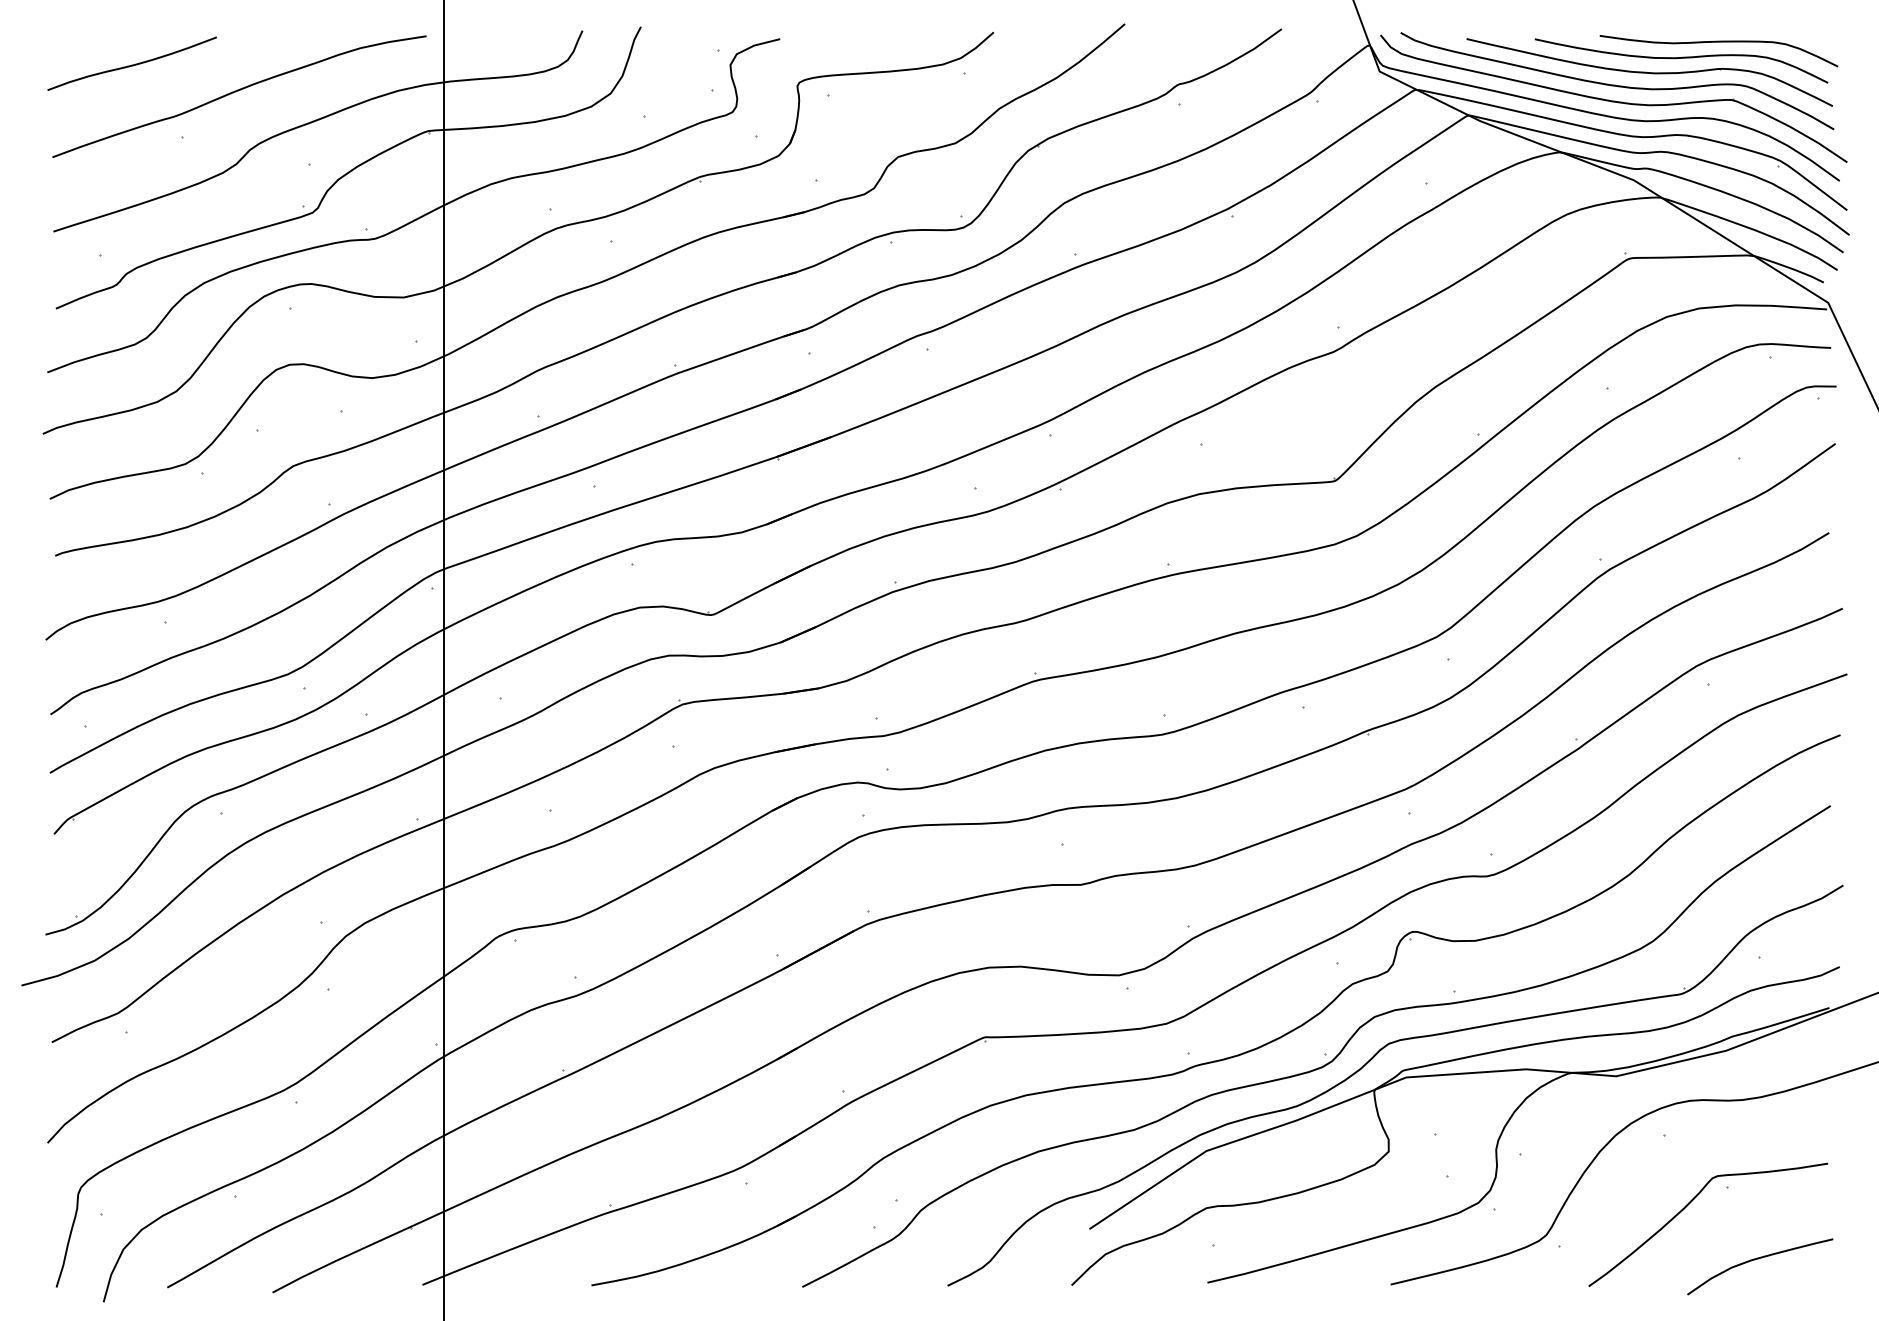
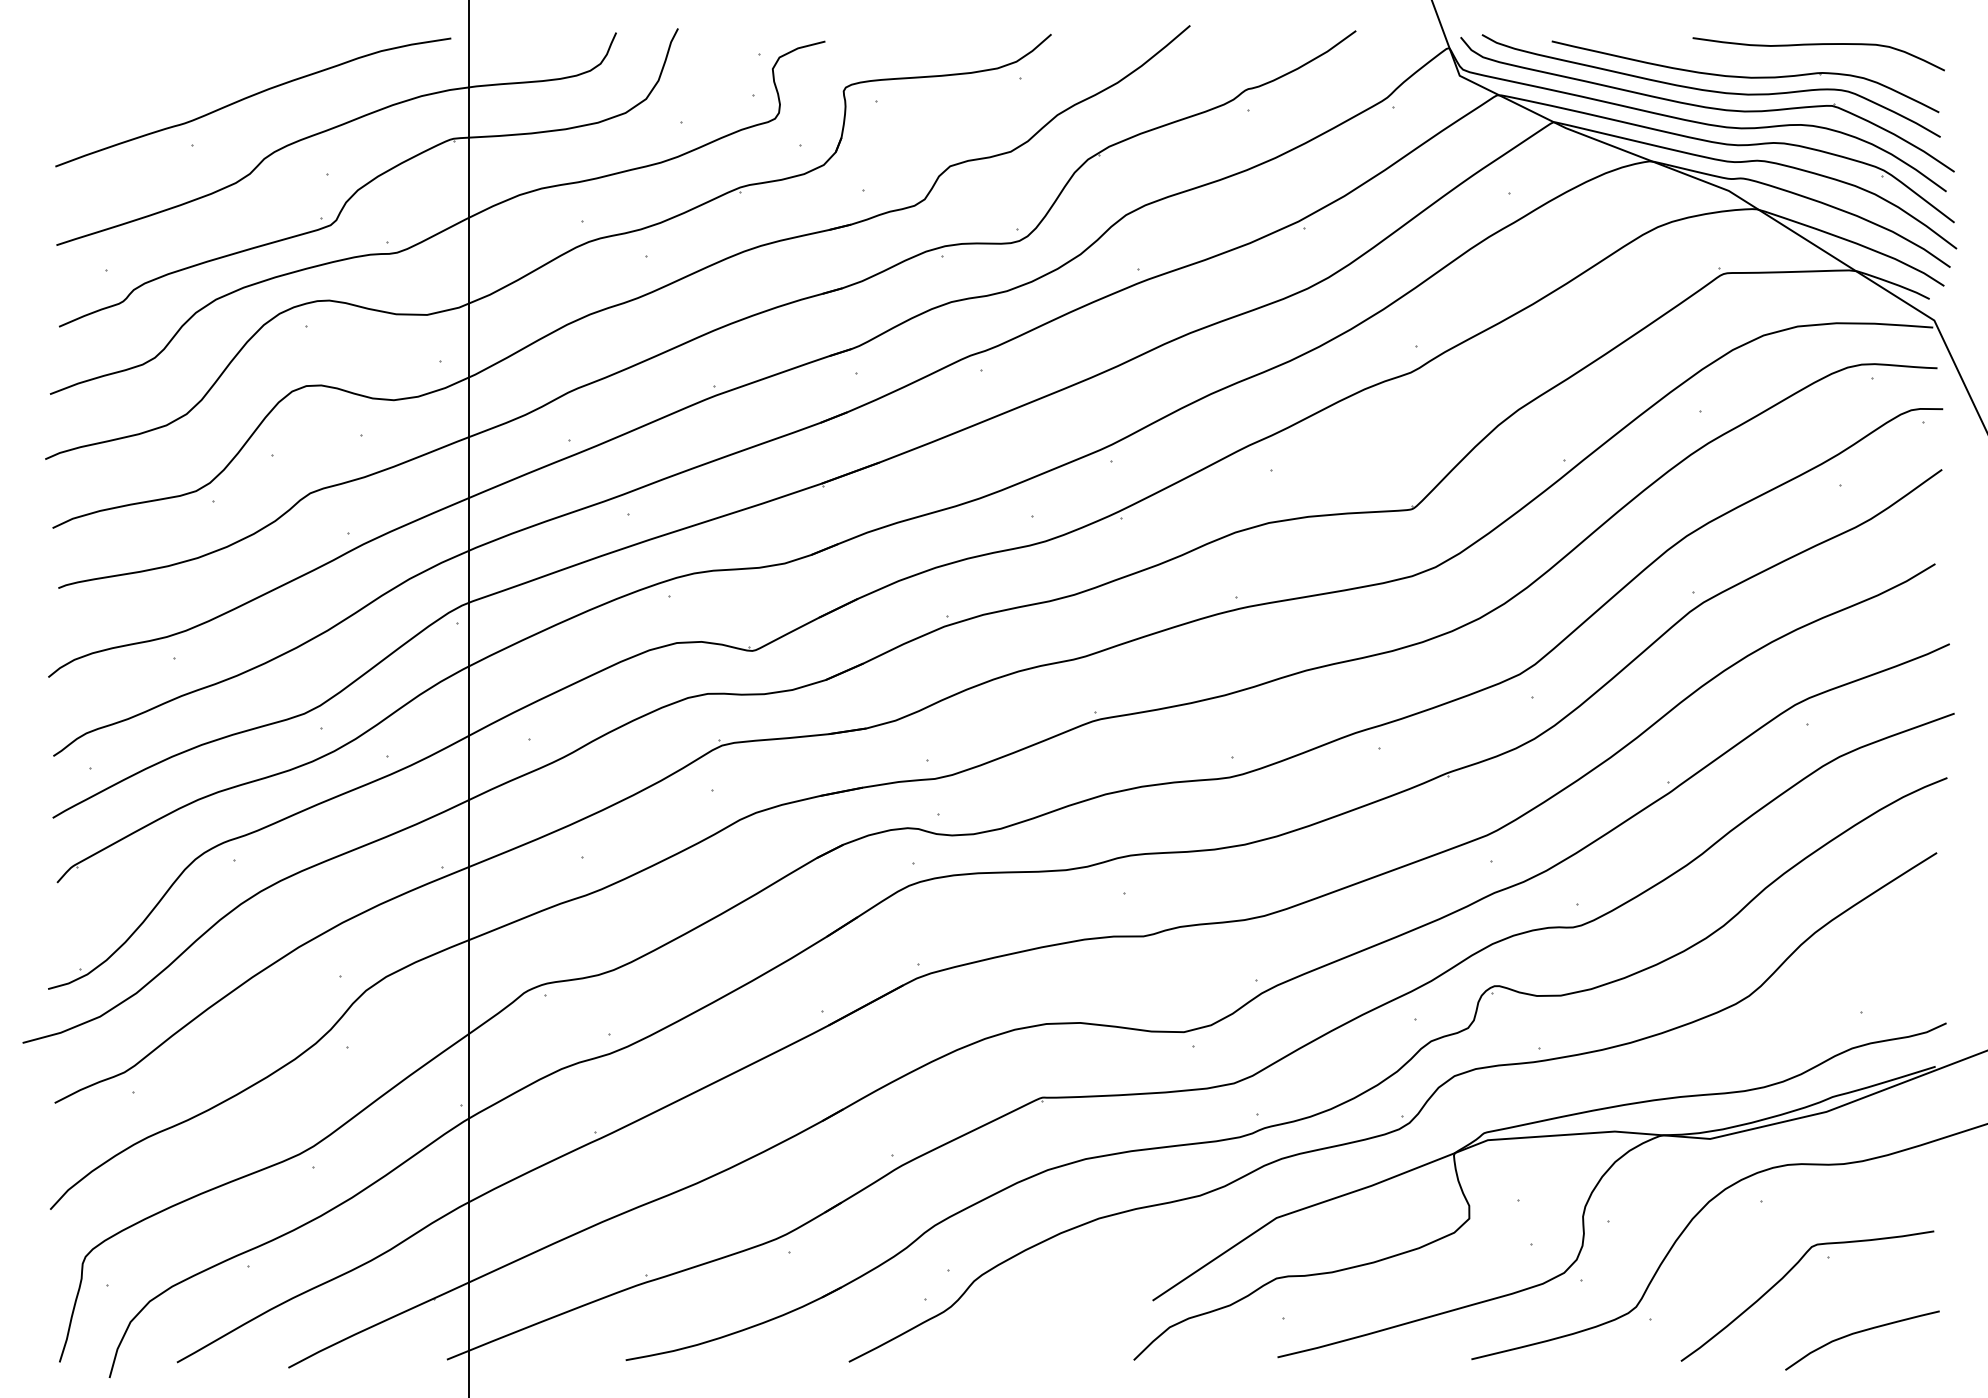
curve: (1681, 58) -> (1779, 62), removed
curve: (131, 64) -> (139, 68), removed
part: (1371, 1060) -> (1451, 1122), removed

